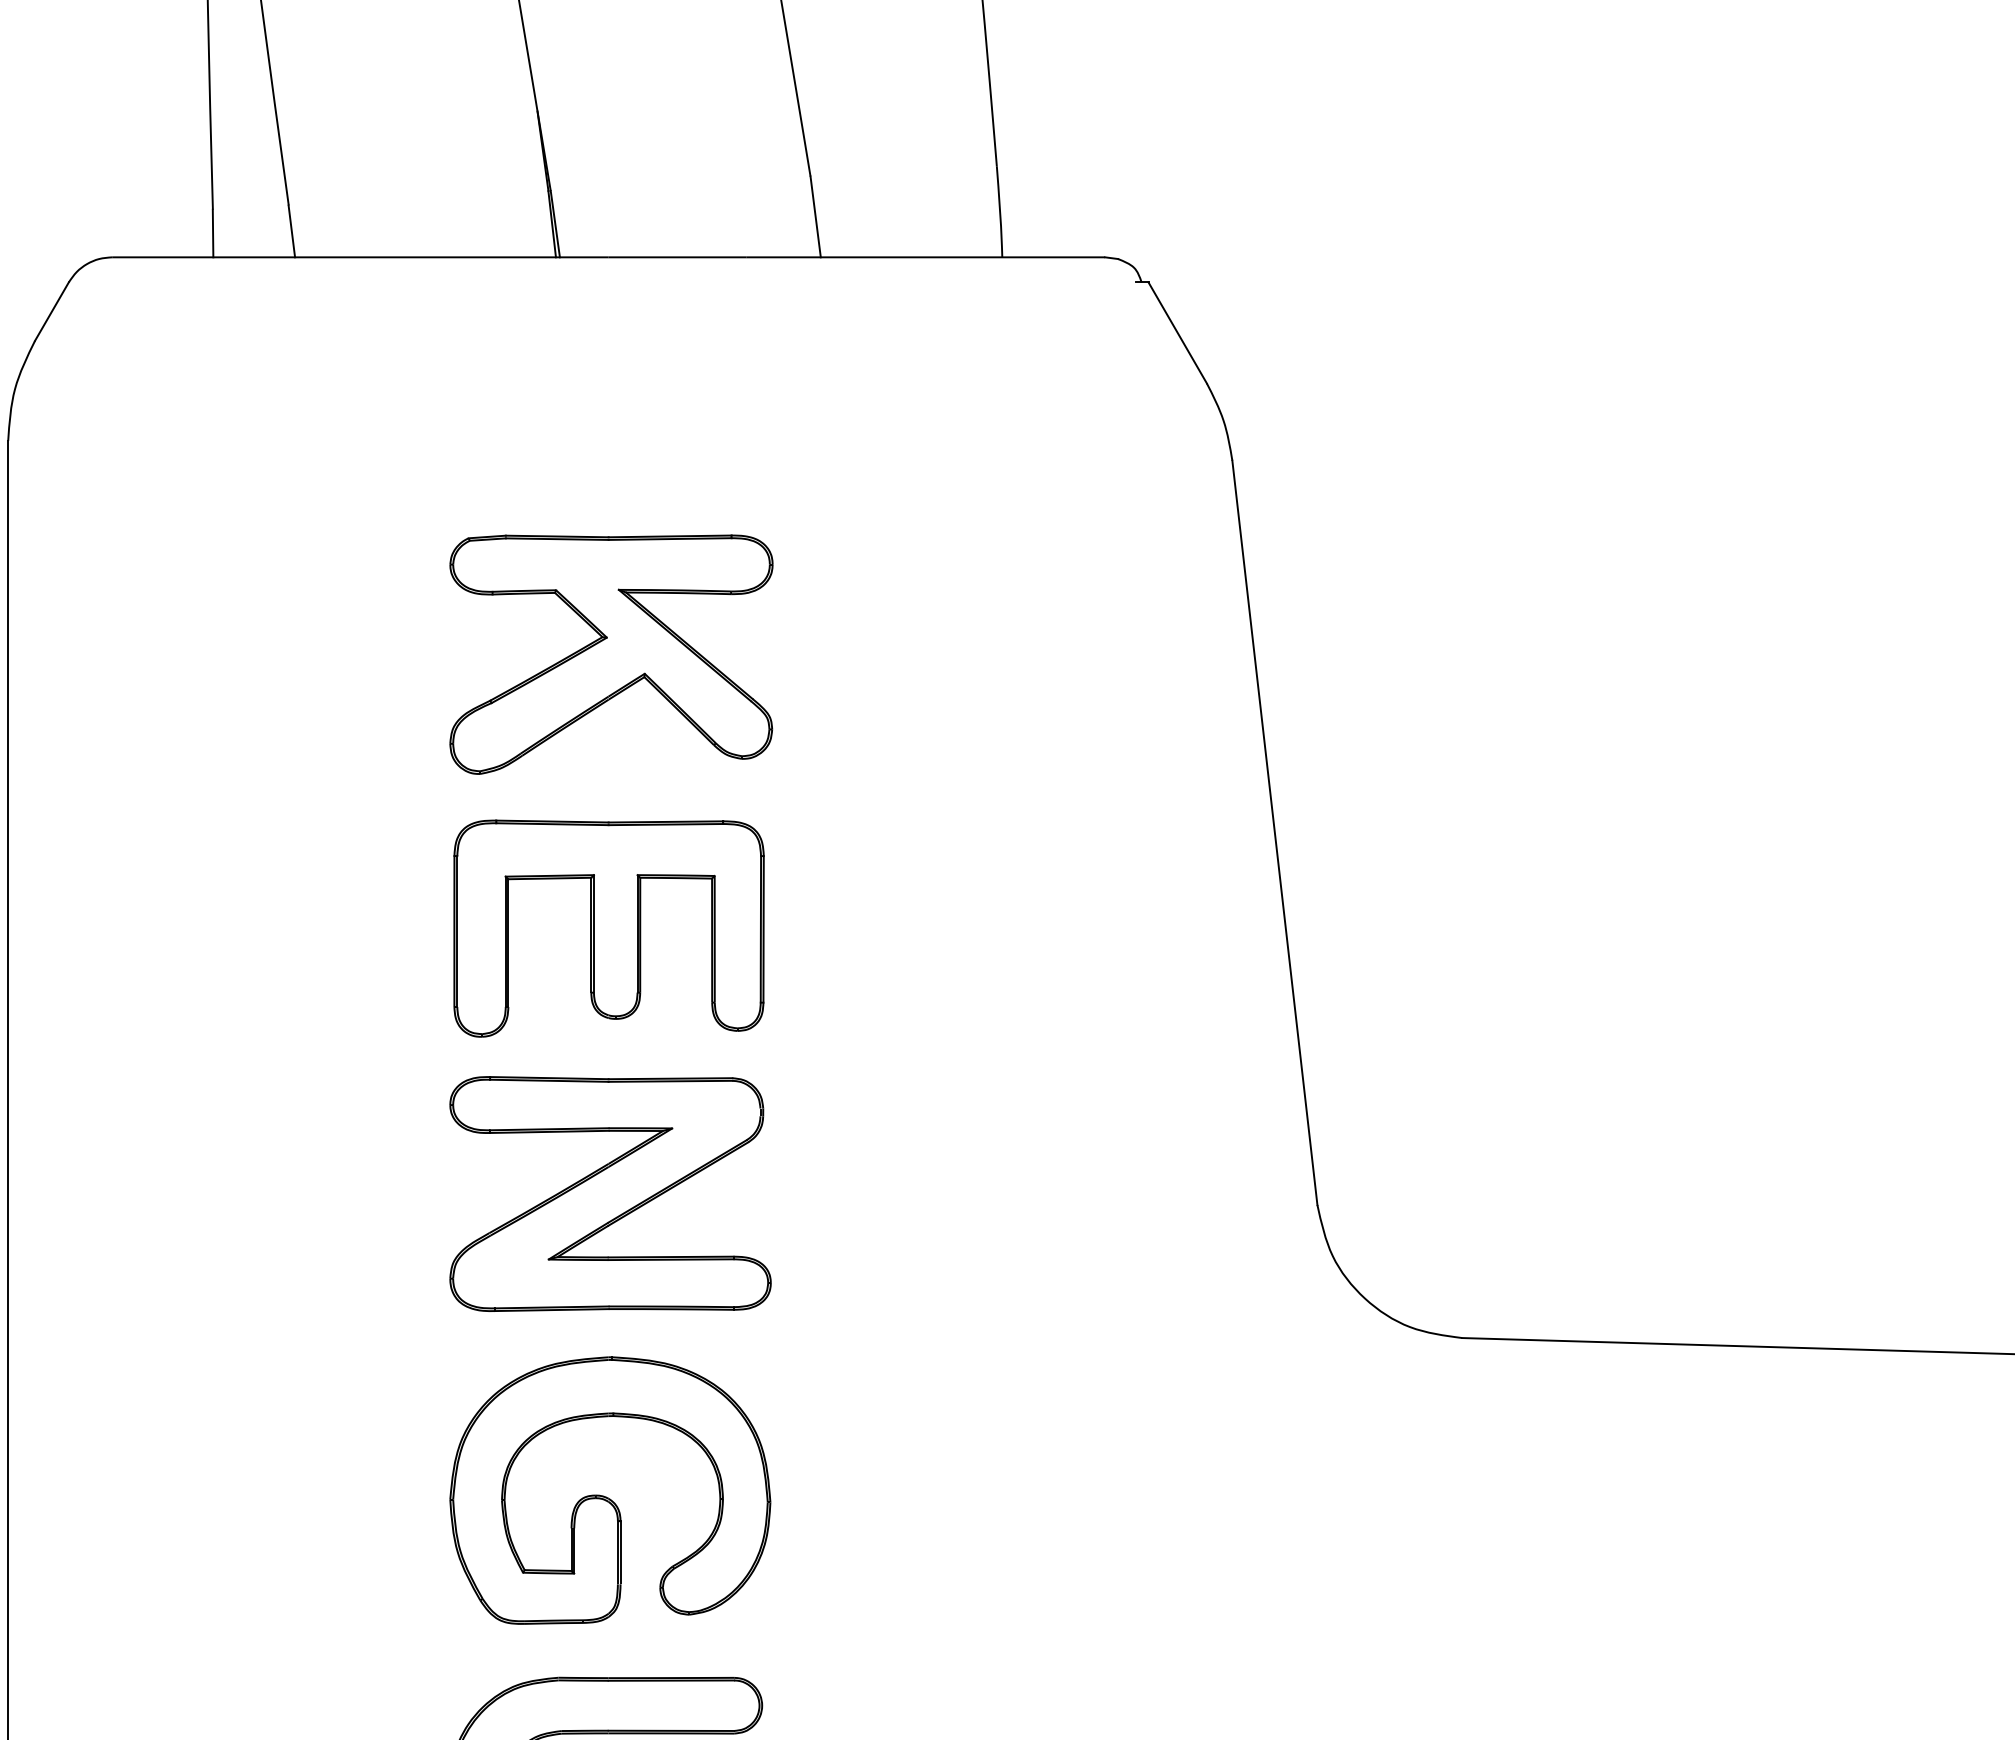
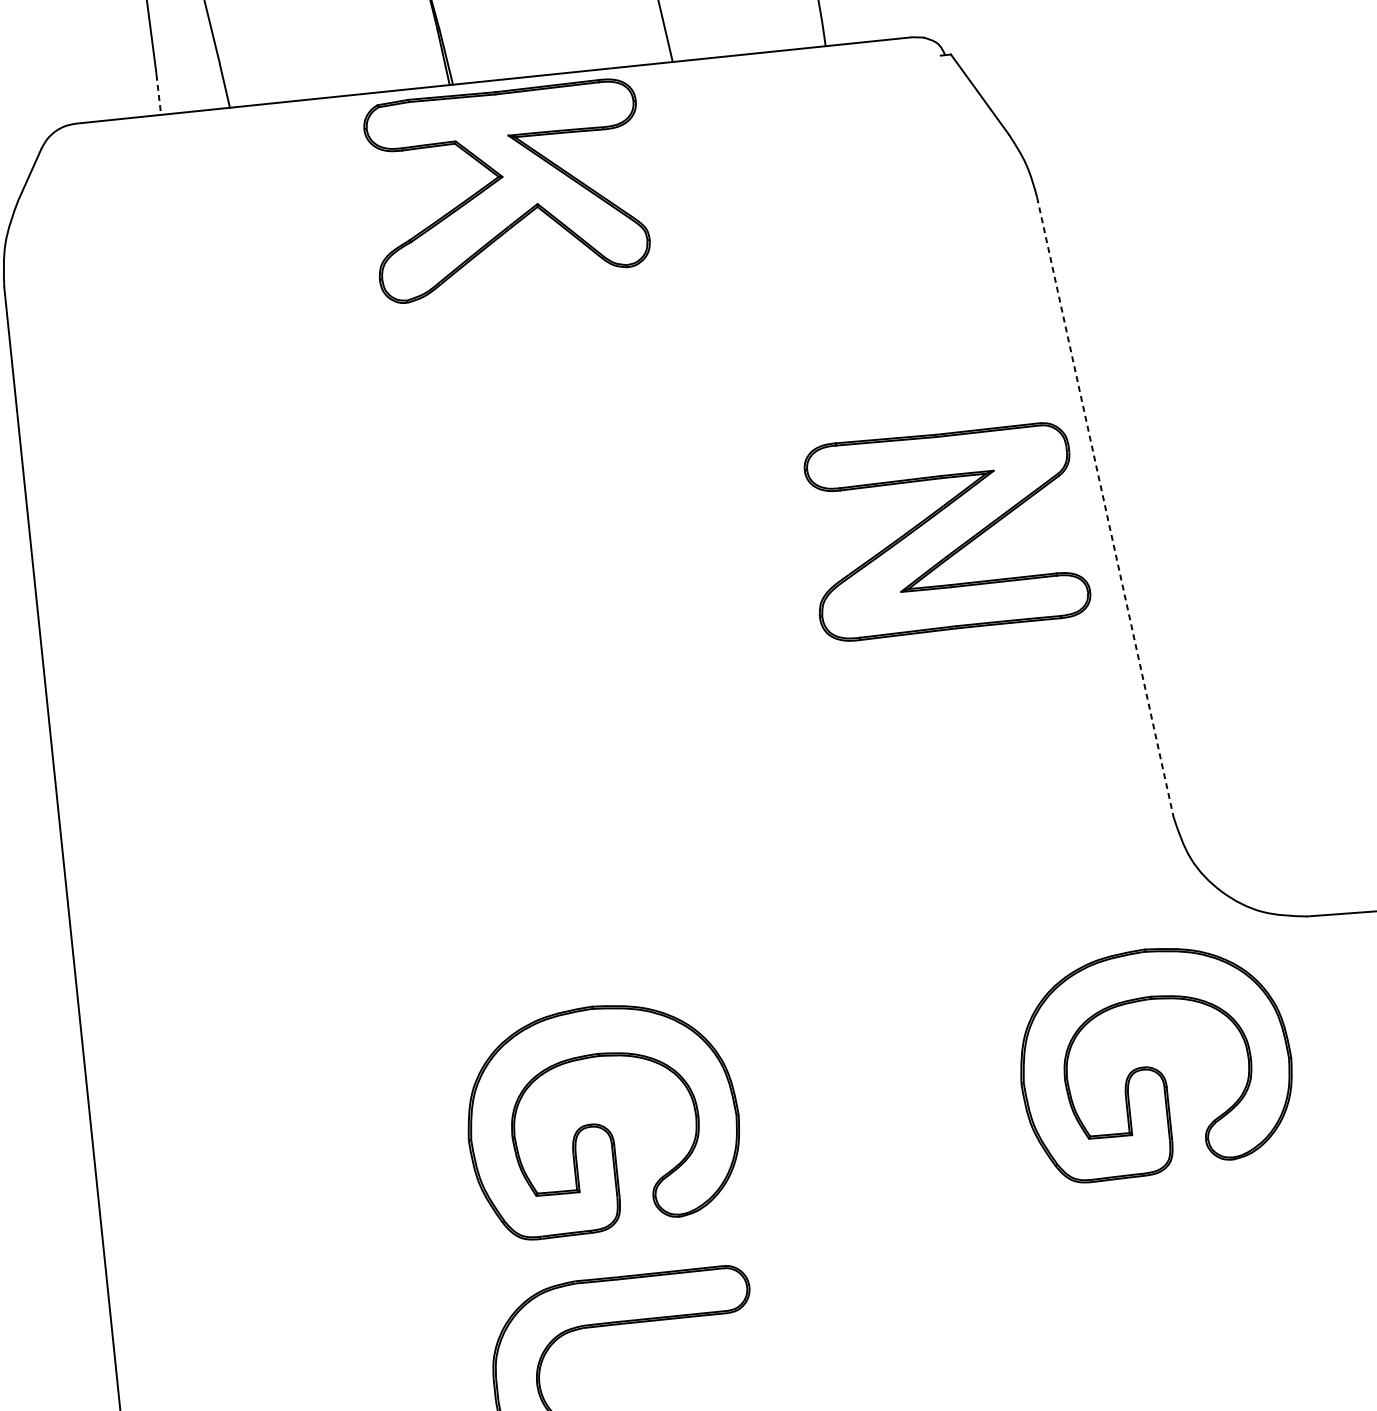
line: (213, 233) -> (159, 94), solid -> dashed
part: (611, 654) -> (507, 190), moved
line: (1274, 832) -> (1104, 506), solid -> dashed
part: (608, 928) -> (552, 645), removed
part: (610, 1193) -> (947, 530), moved
part: (1262, 1496) -> (1152, 1067), added

